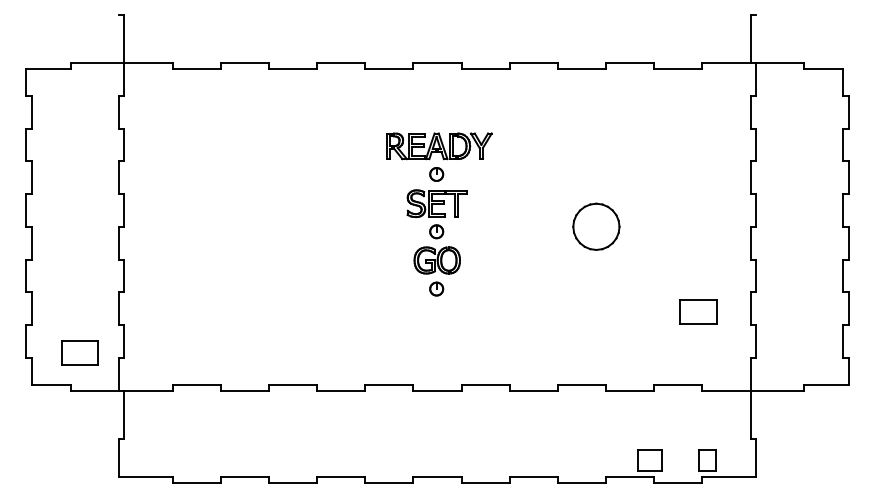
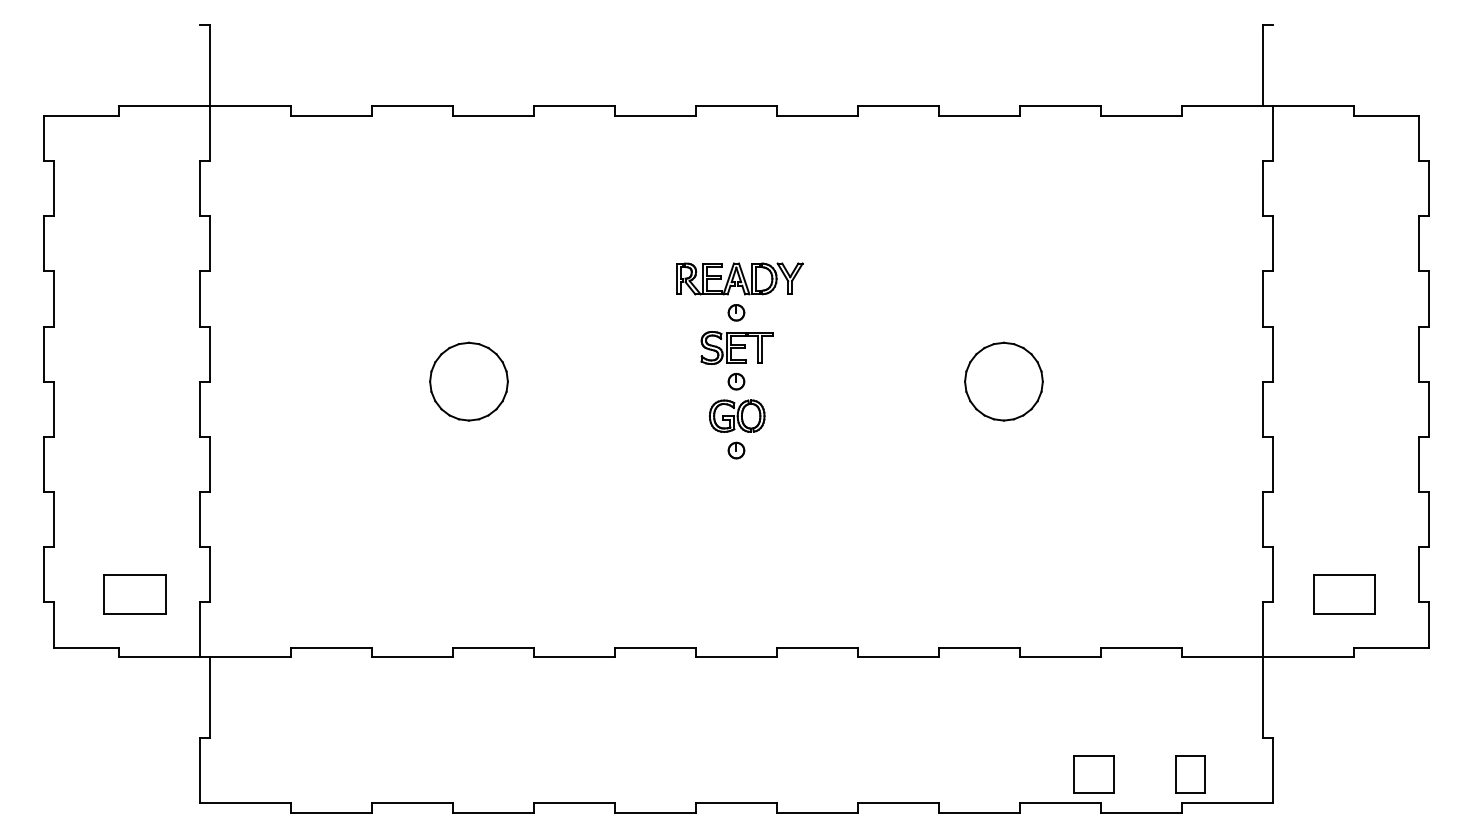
part: (439, 214) -> (739, 360), size x0.71
part: (278, 226) -> (468, 381), added
part: (698, 311) -> (1344, 593), moved

